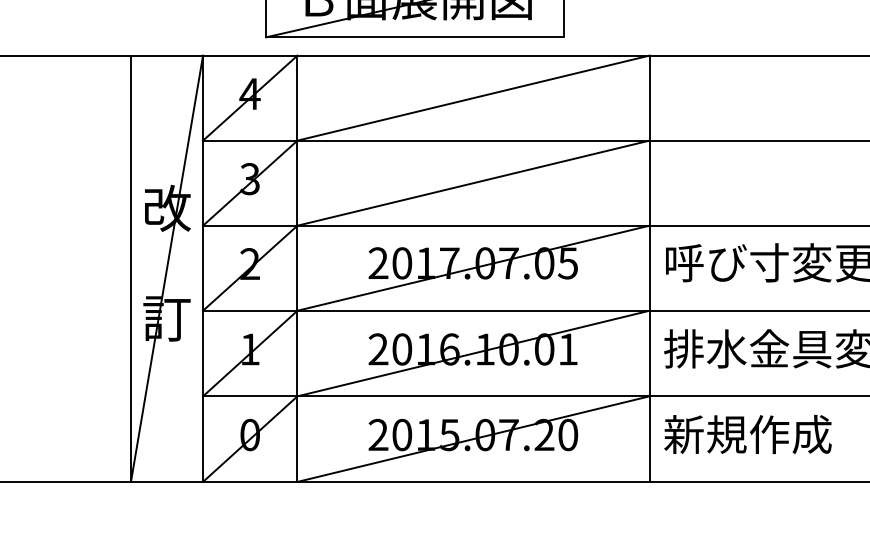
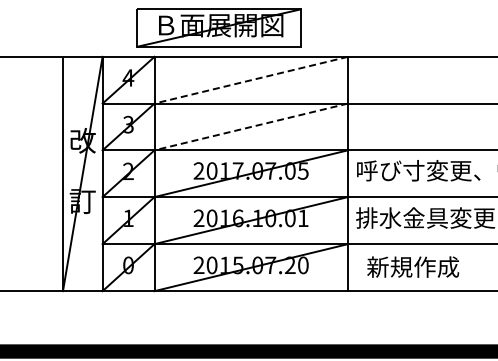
line: (473, 98) -> (251, 80), solid -> dashed
line: (473, 182) -> (251, 126), solid -> dashed
text: (748, 433) -> (413, 266), moved

